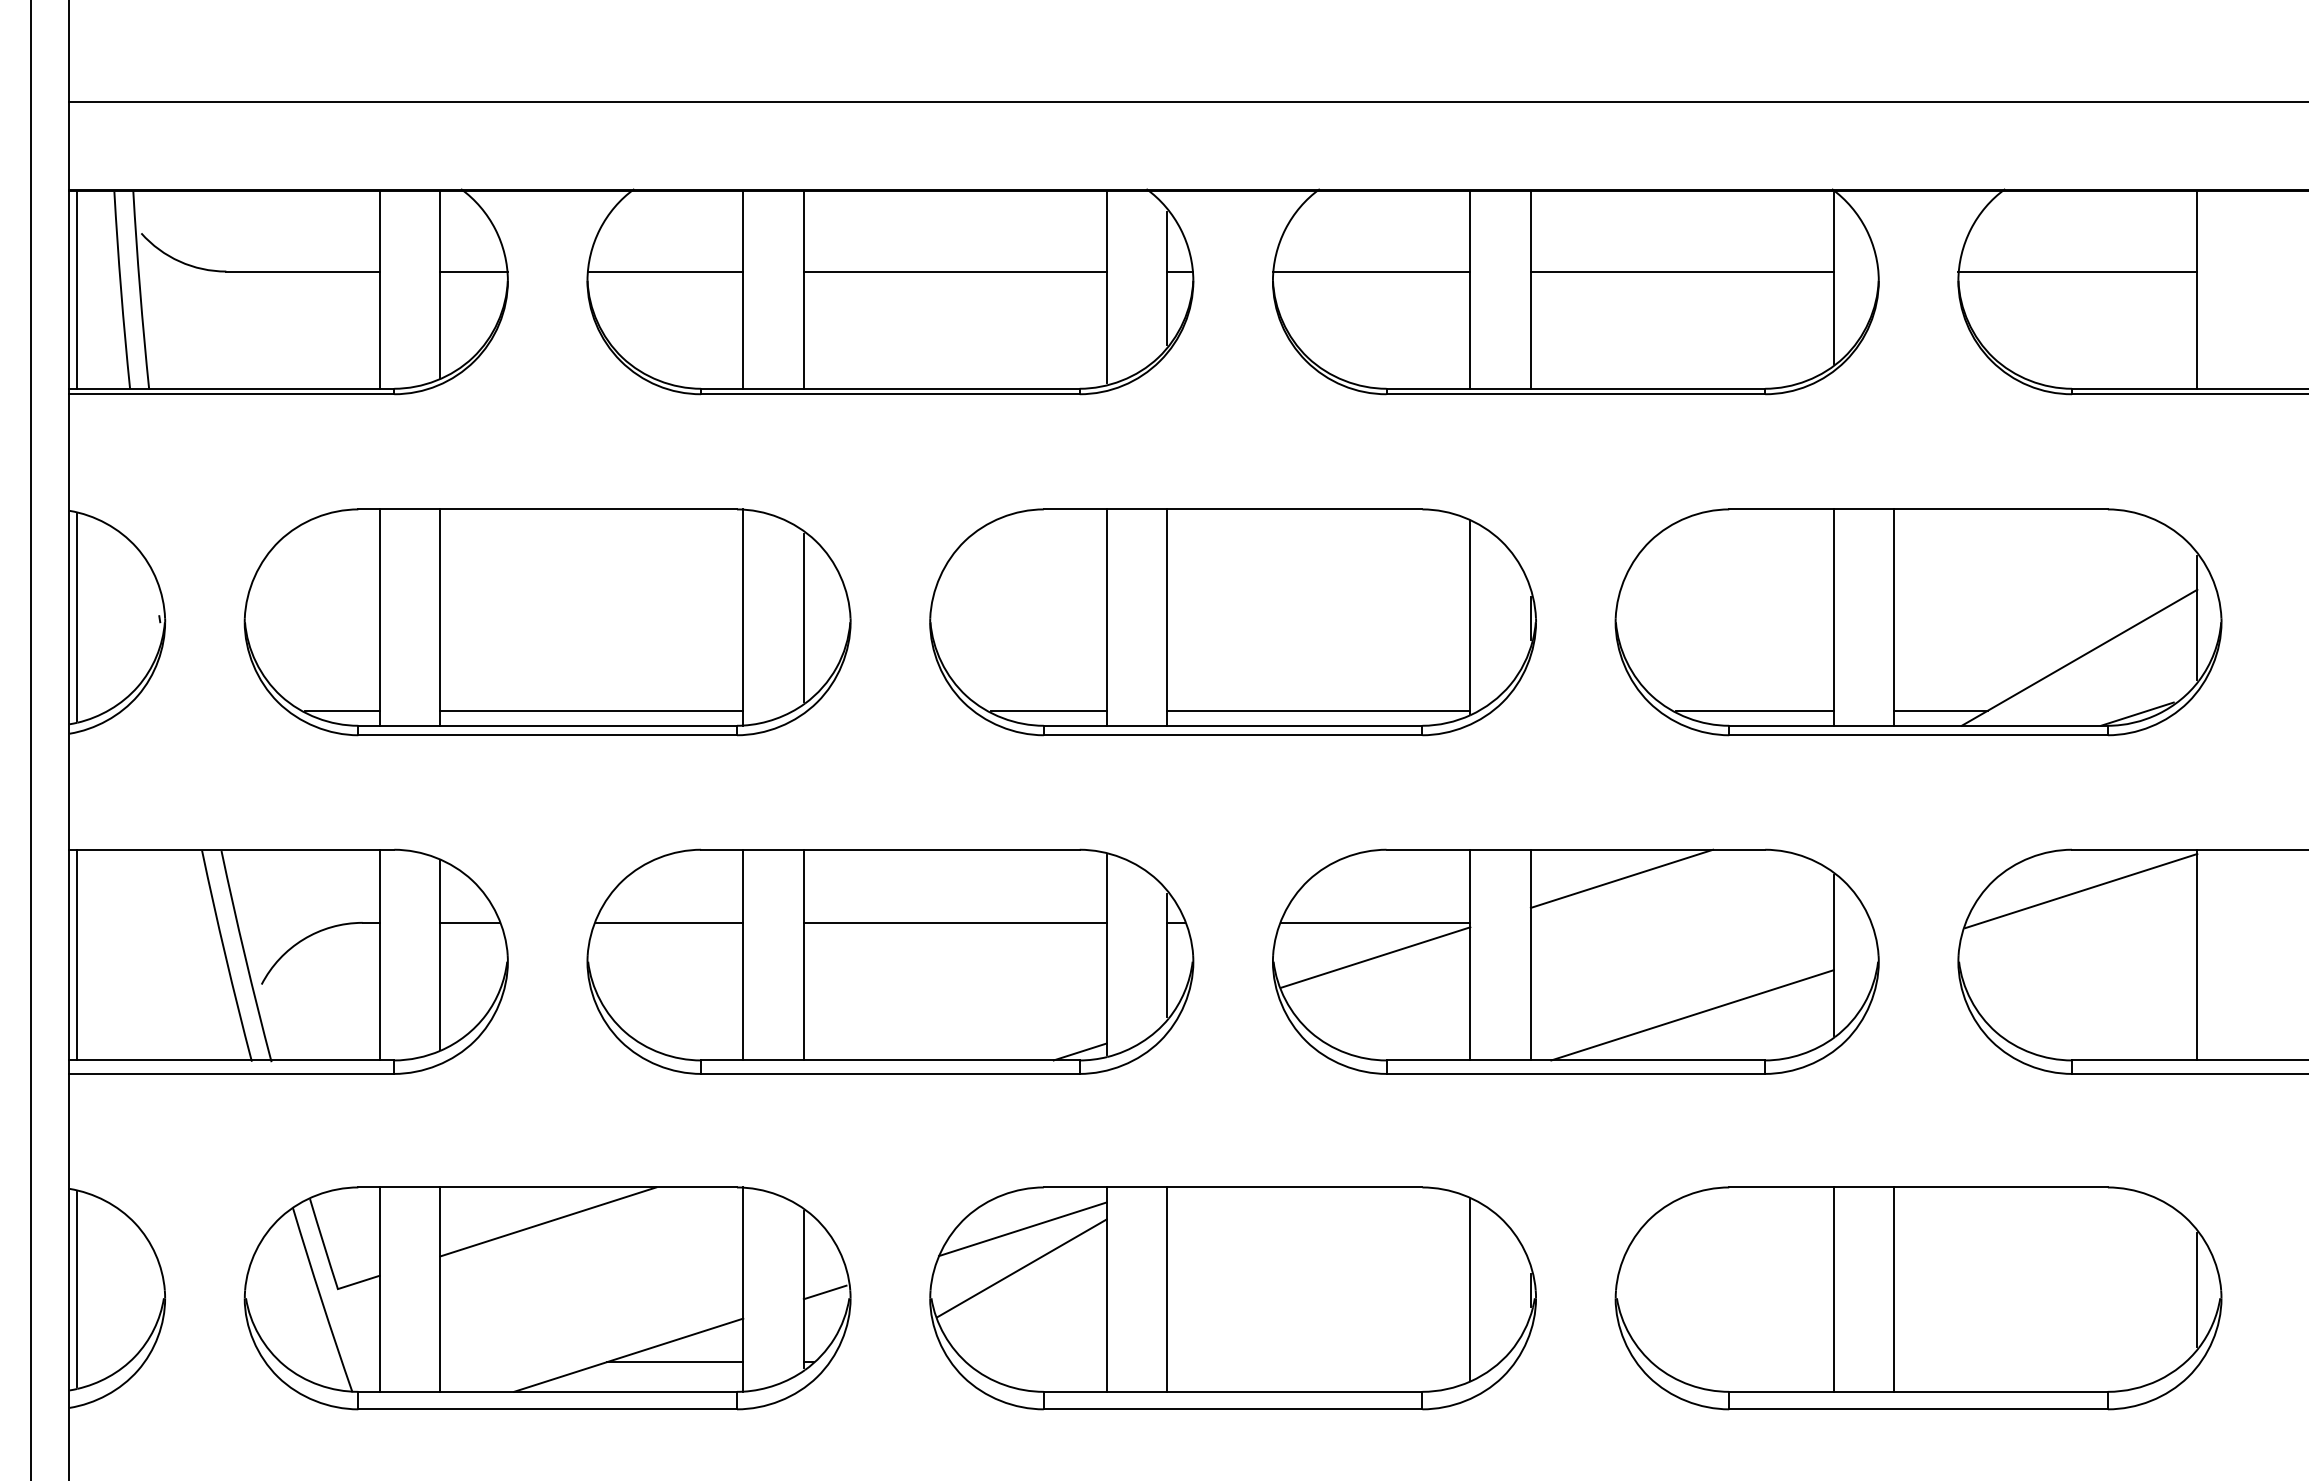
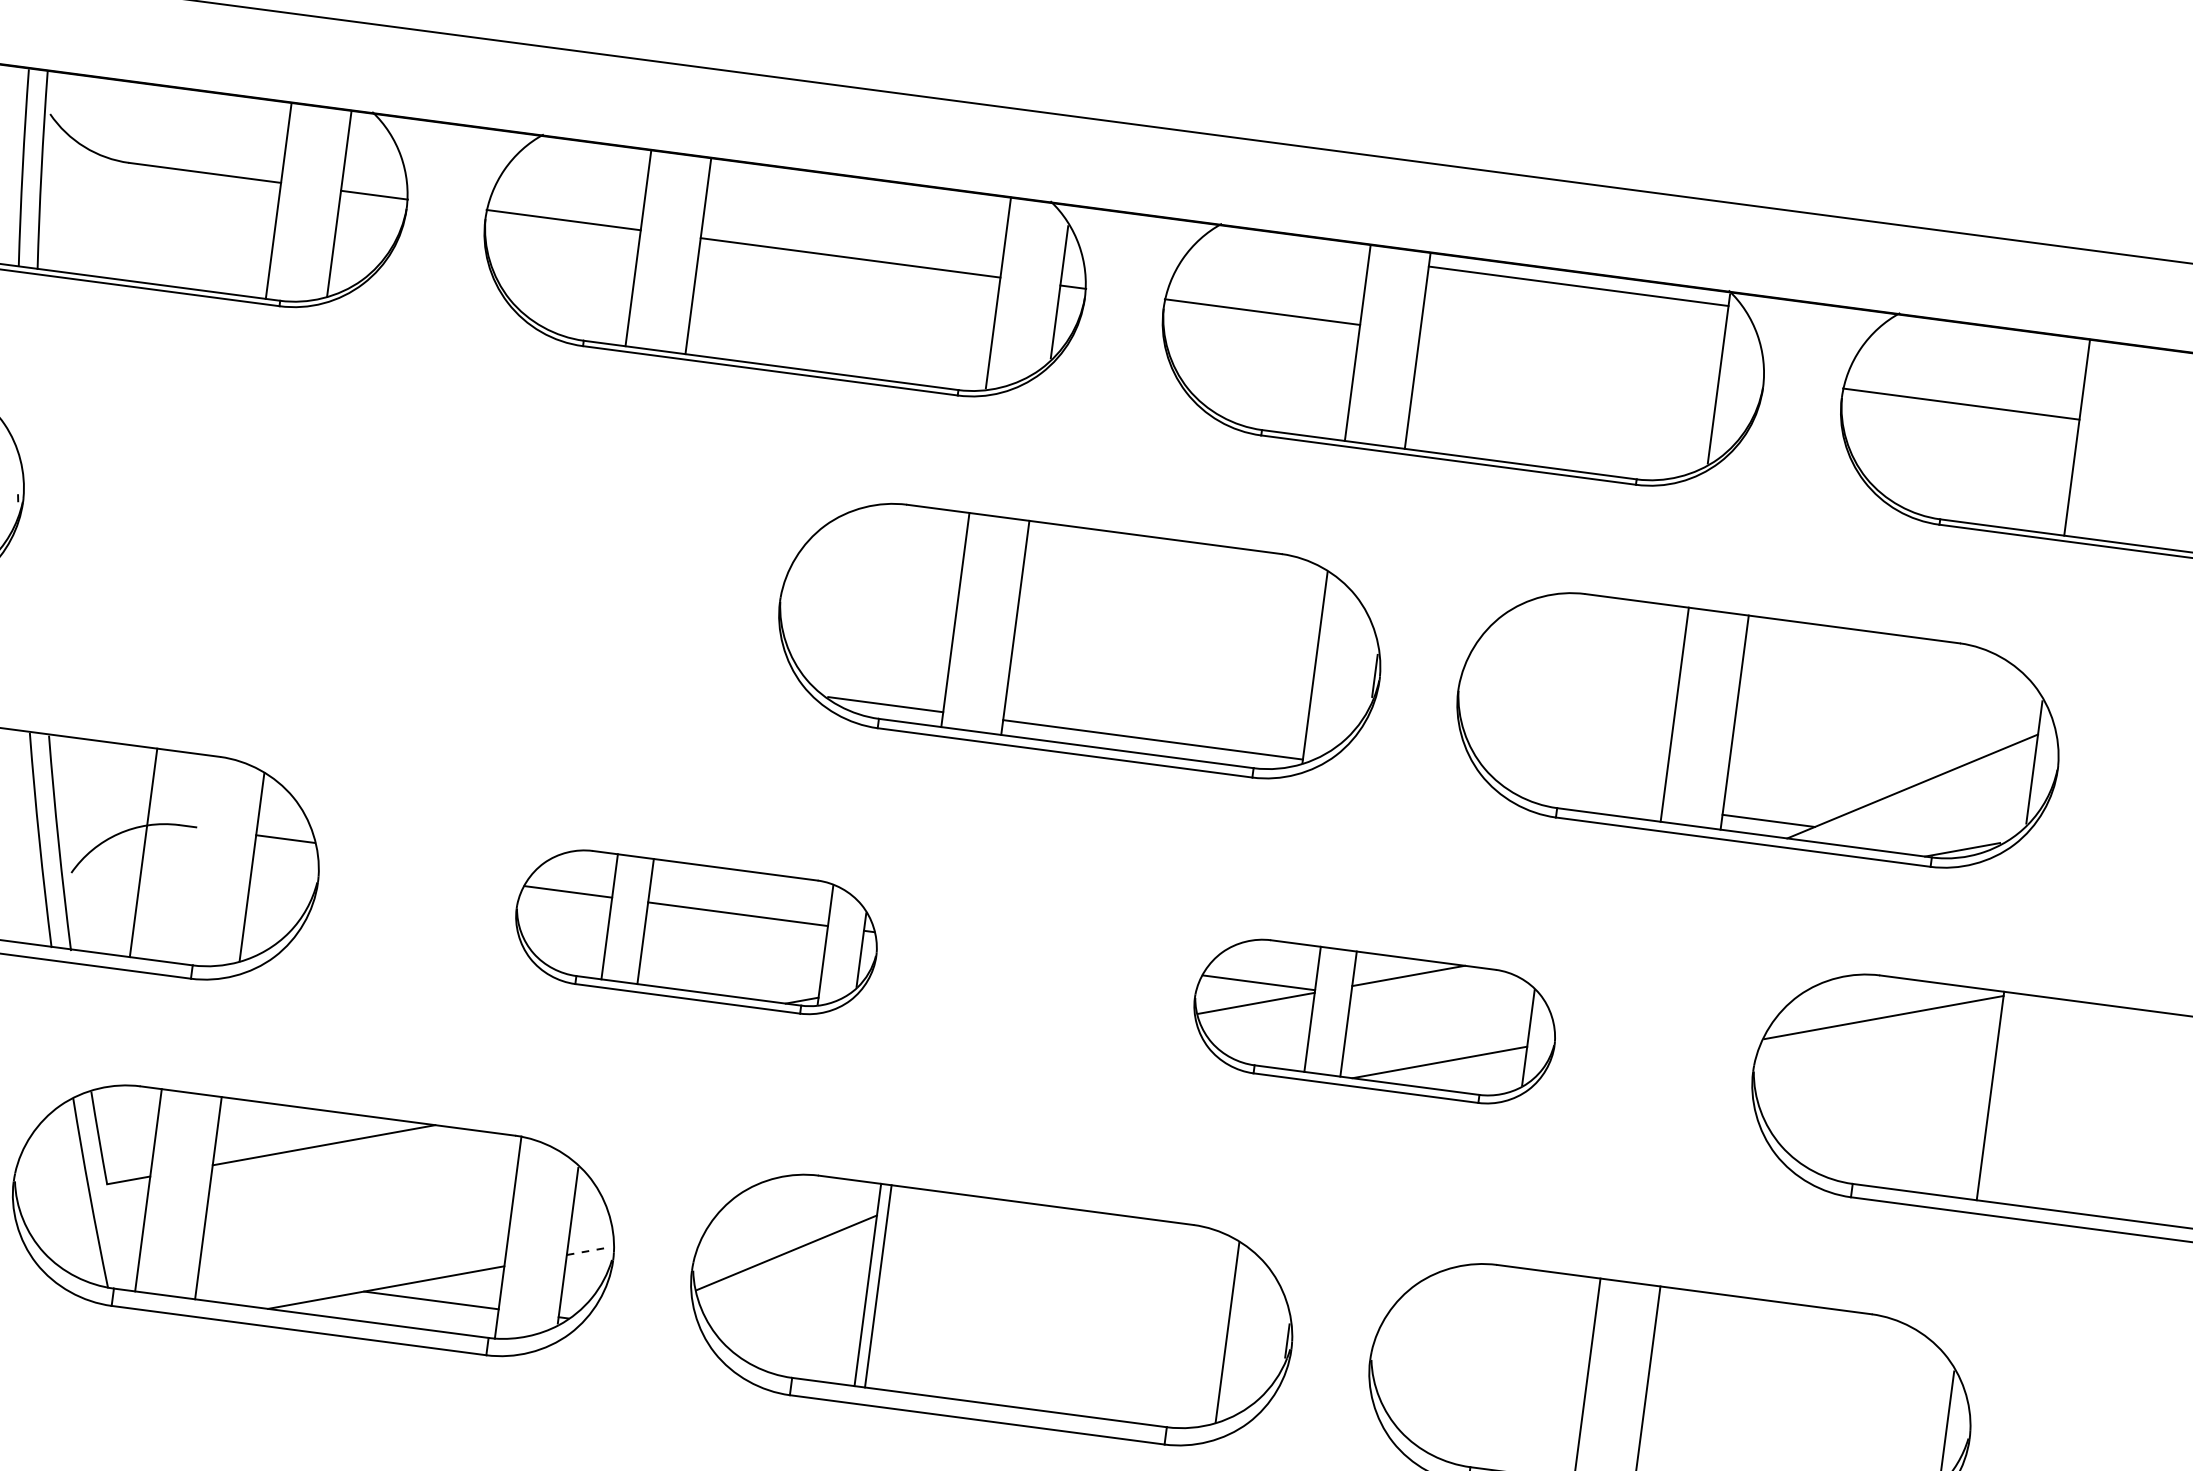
line: (1681, 271) -> (1577, 286), moved
part: (547, 622) -> (401, 552), removed
line: (1754, 710) -> (1584, 796), removed
line: (379, 954) -> (143, 852), moved
part: (890, 961) -> (696, 932), size x0.6
part: (1575, 961) -> (1374, 1021), size x0.6
line: (1022, 1229) -> (792, 1214), removed
line: (1167, 1289) -> (878, 1286), moved
line: (825, 1292) -> (589, 1251), solid -> dashed

